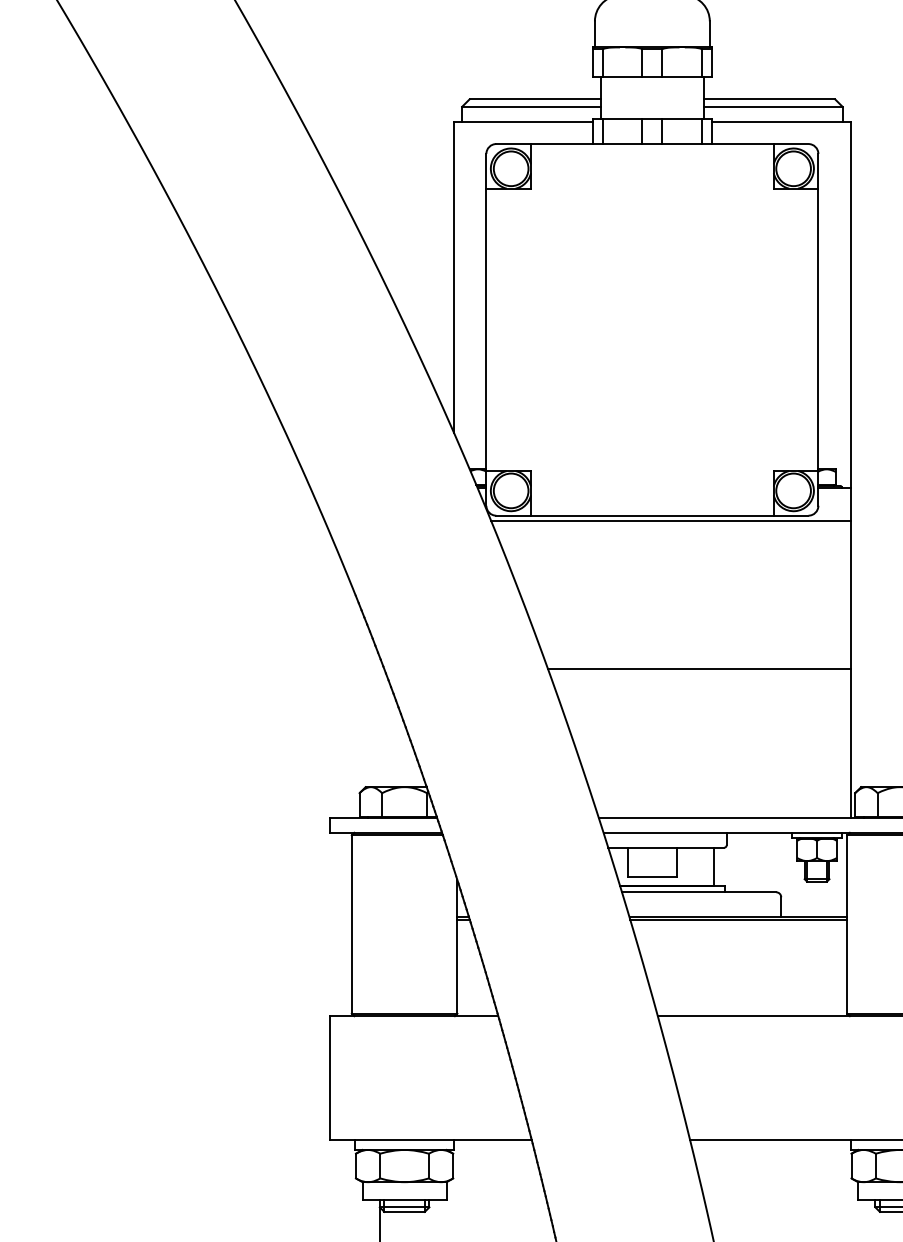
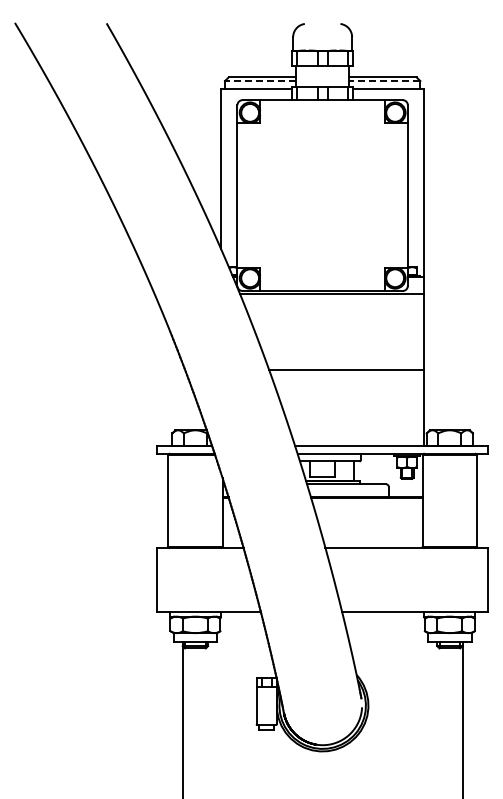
line: (531, 107) -> (260, 81), solid -> dashed
line: (772, 107) -> (384, 81), solid -> dashed

